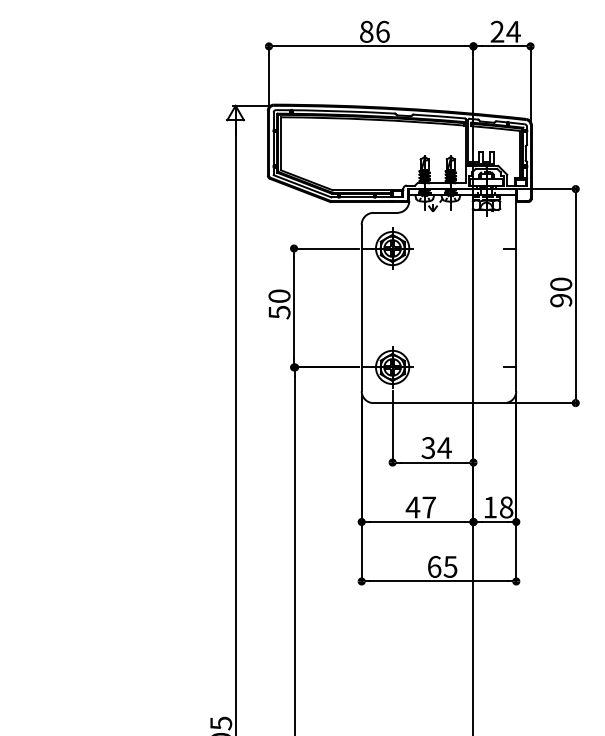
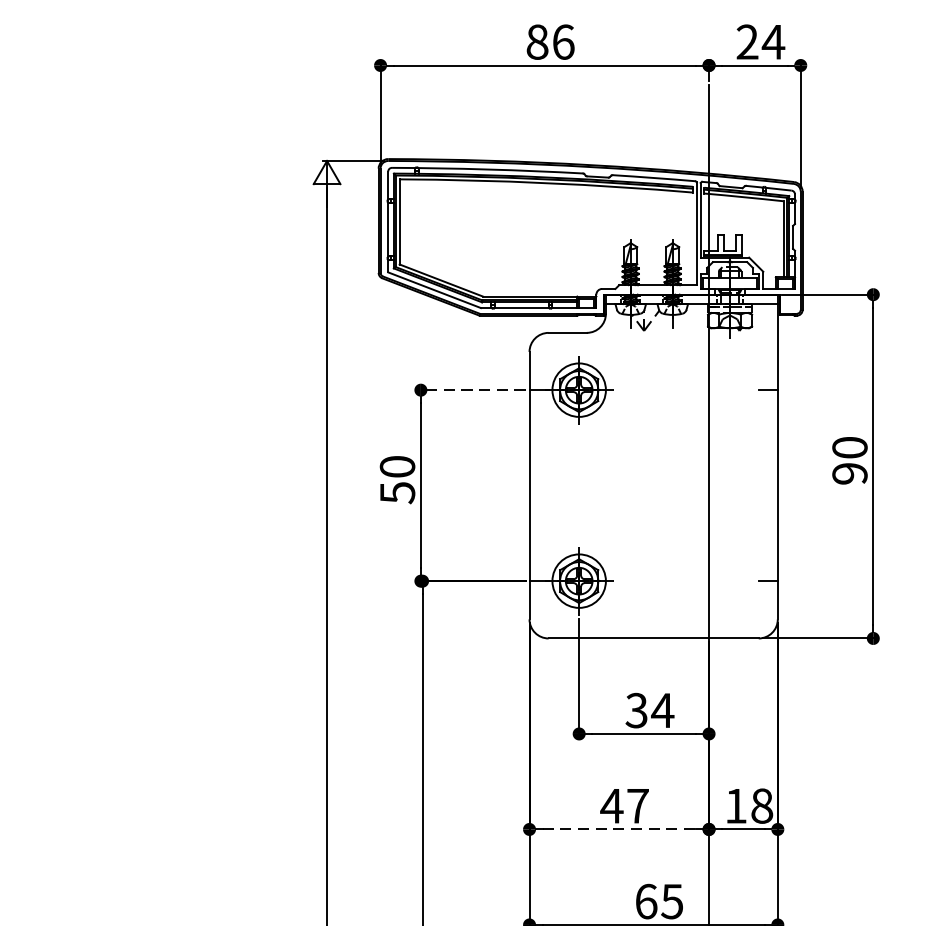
line: (325, 248) -> (471, 390), solid -> dashed
line: (417, 522) -> (619, 830), solid -> dashed

